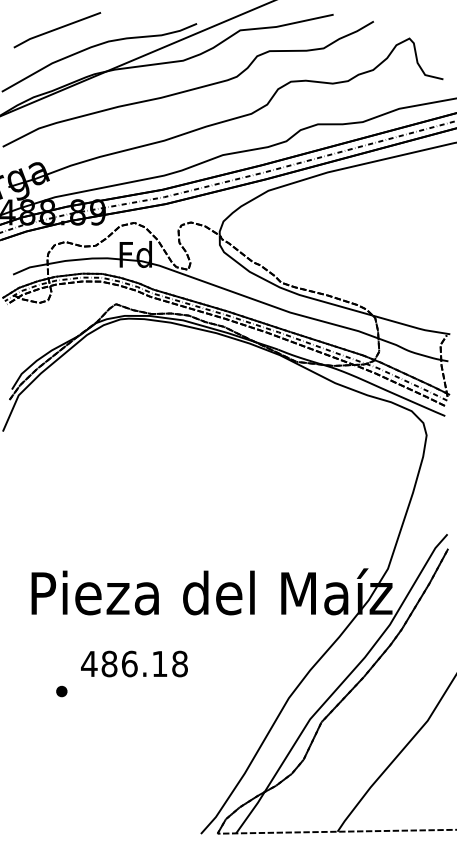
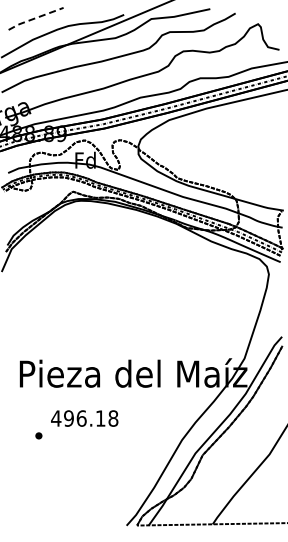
line: (56, 29) -> (35, 18), solid -> dashed
text: (108, 663) -> (68, 418), 486.18 -> 496.18

